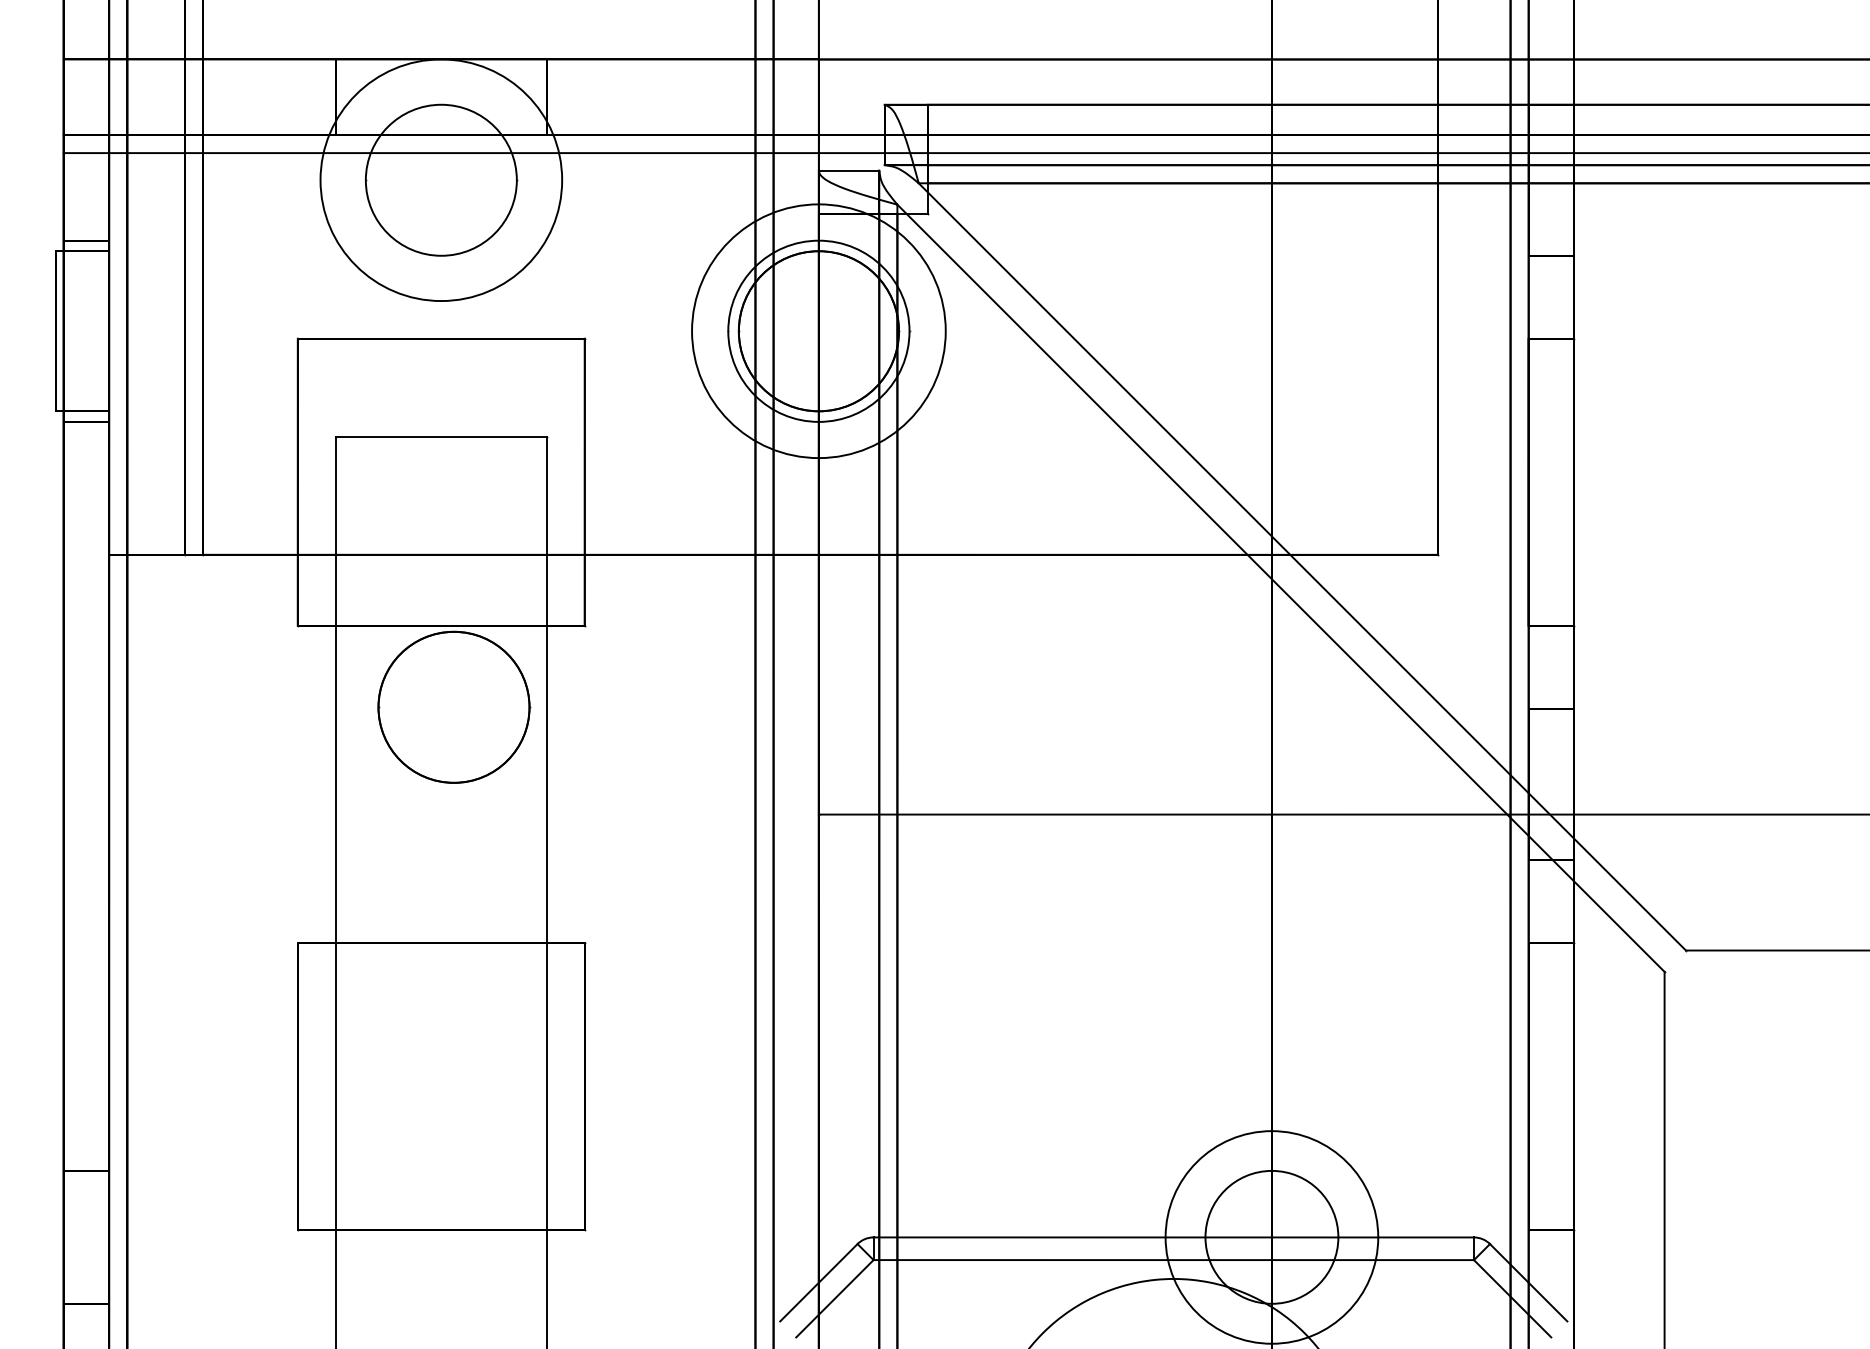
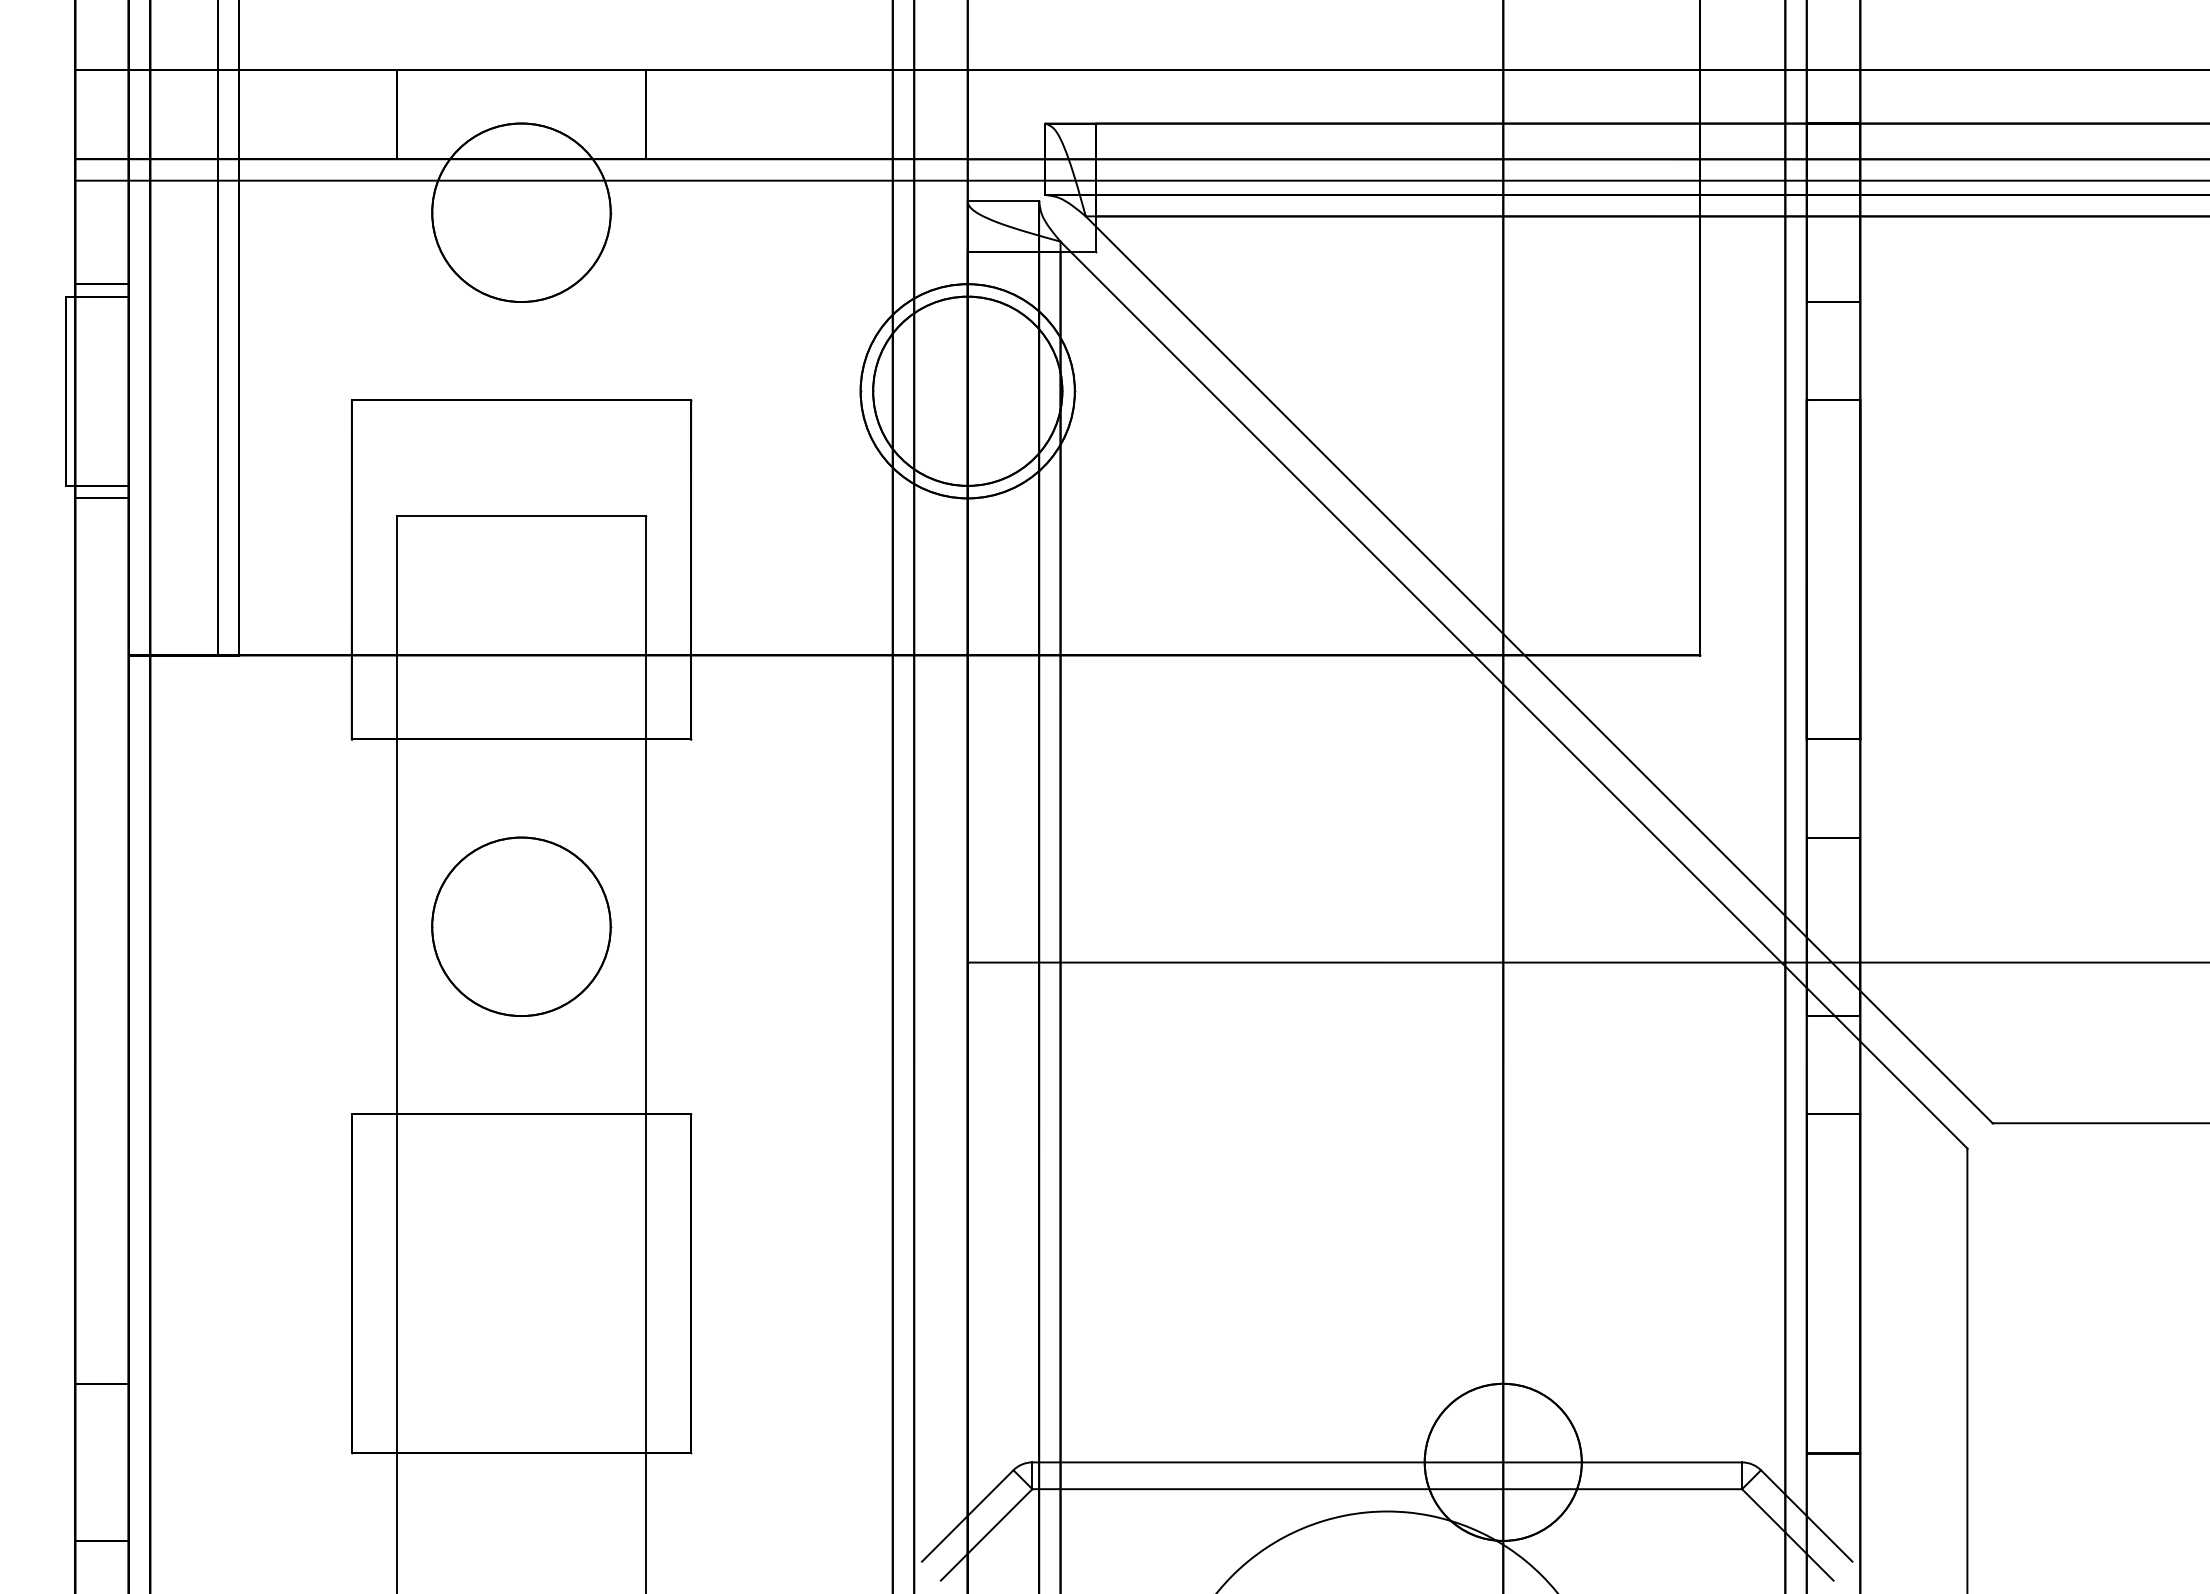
circle: (441, 180) -> (521, 212), size x0.62
circle: (818, 331) -> (967, 391), size x0.71
part: (454, 707) -> (521, 926), moved
circle: (1271, 1236) -> (1502, 1461), size x0.62

